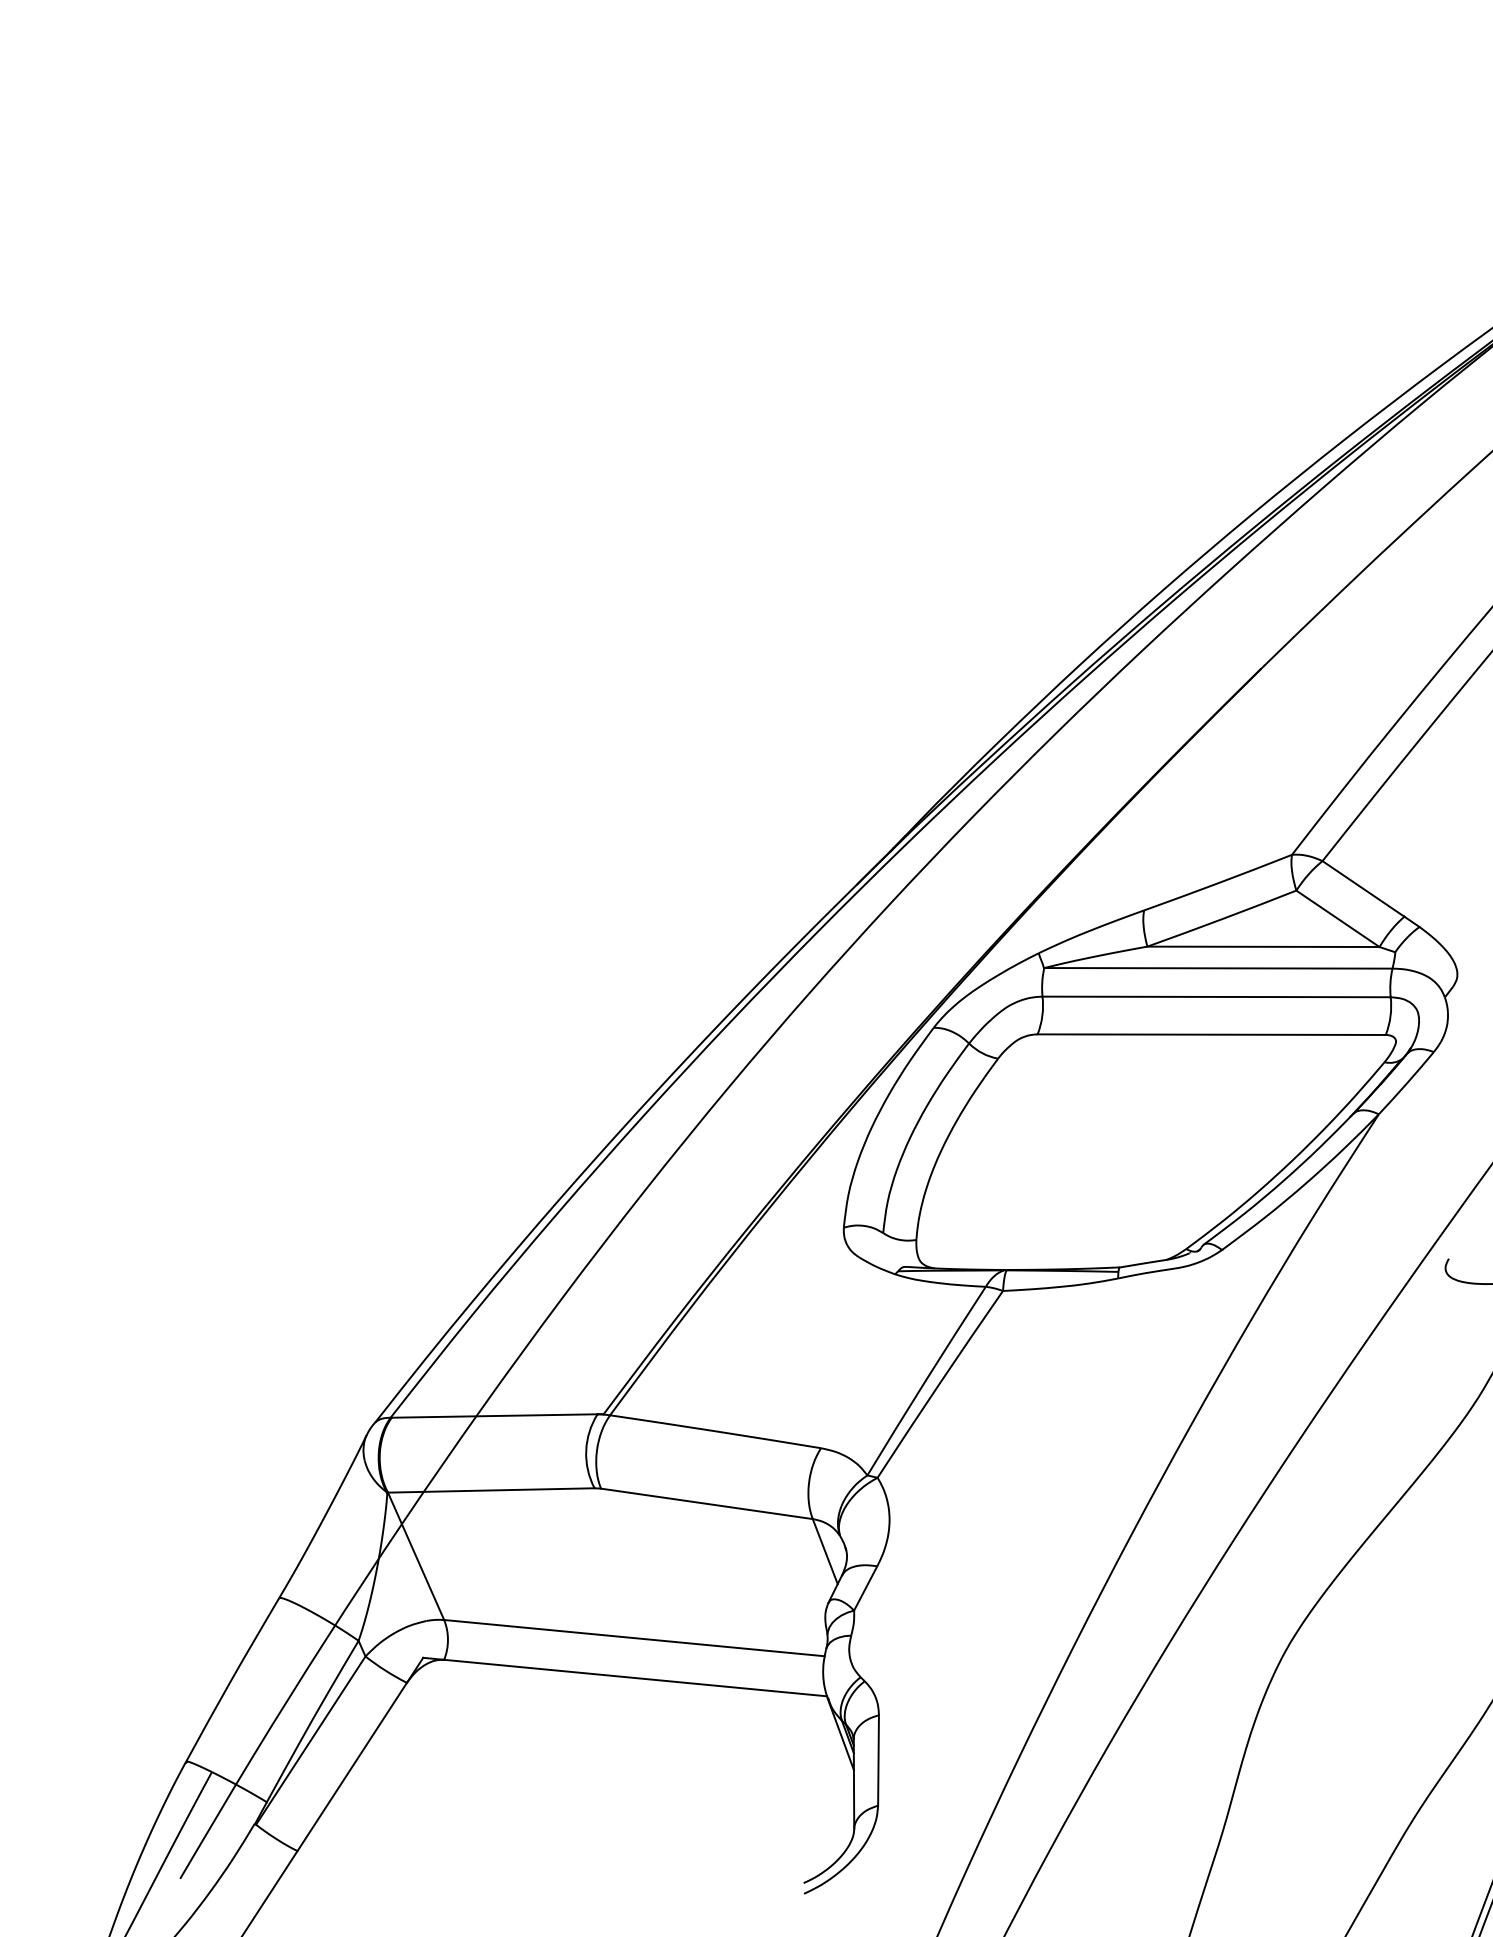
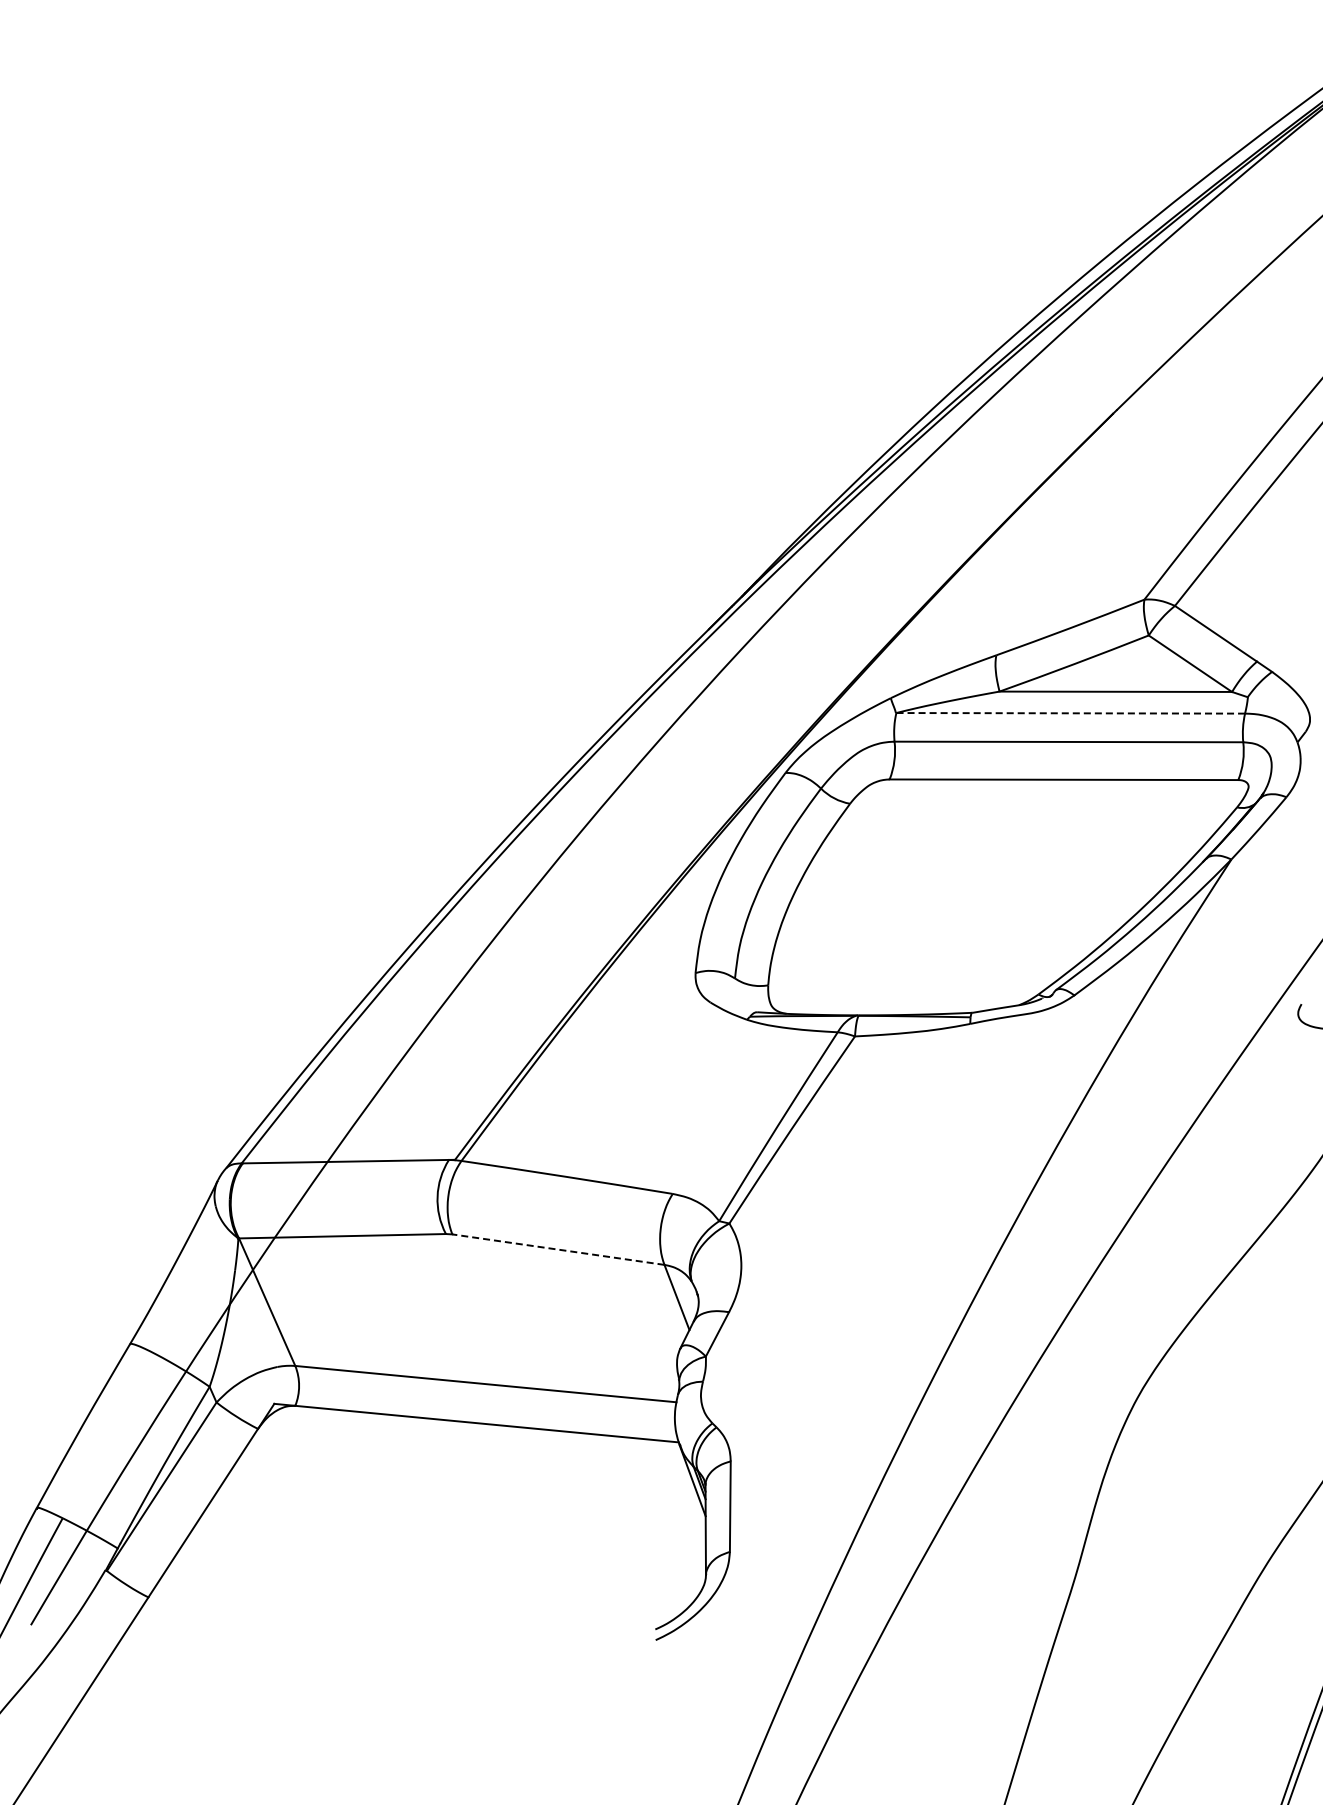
line: (1217, 968) -> (1069, 713), solid -> dashed
line: (706, 1503) -> (558, 1249), solid -> dashed

